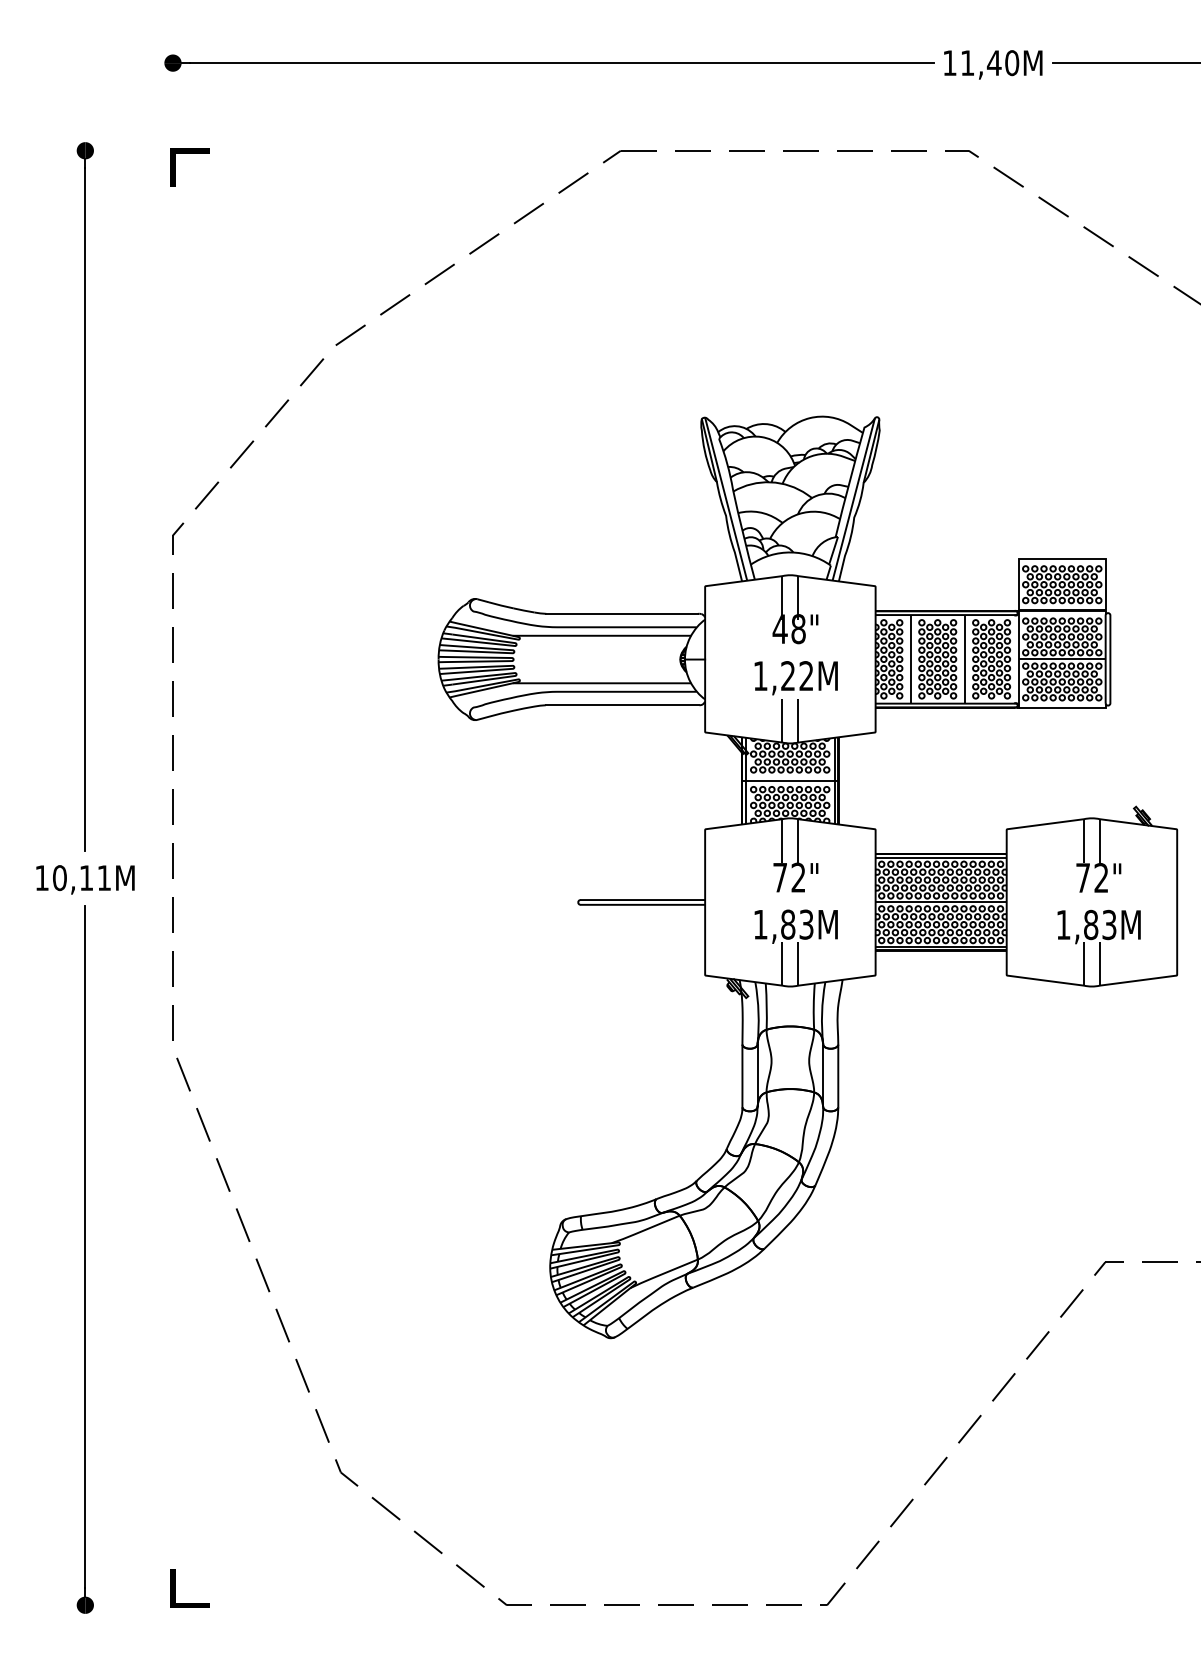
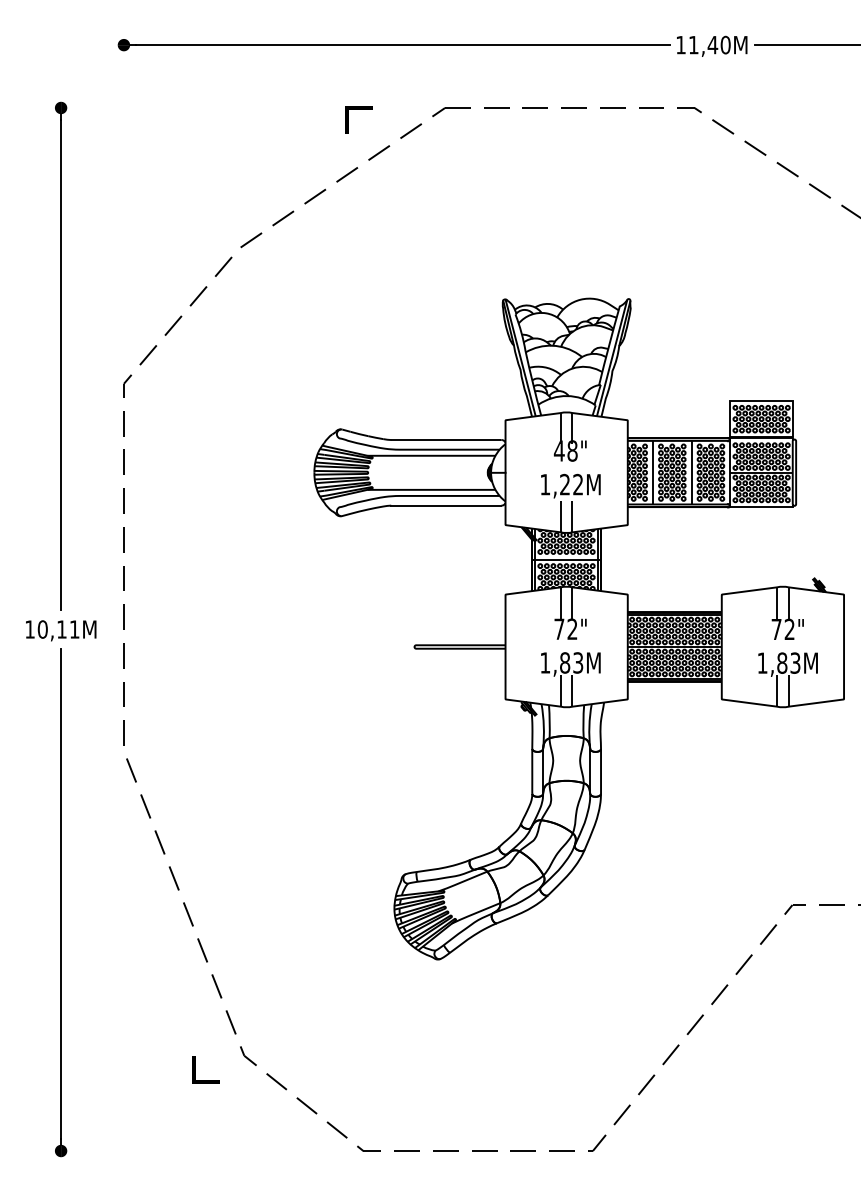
line: (189, 152) -> (358, 109), moved
line: (175, 1587) -> (195, 1069), moved

